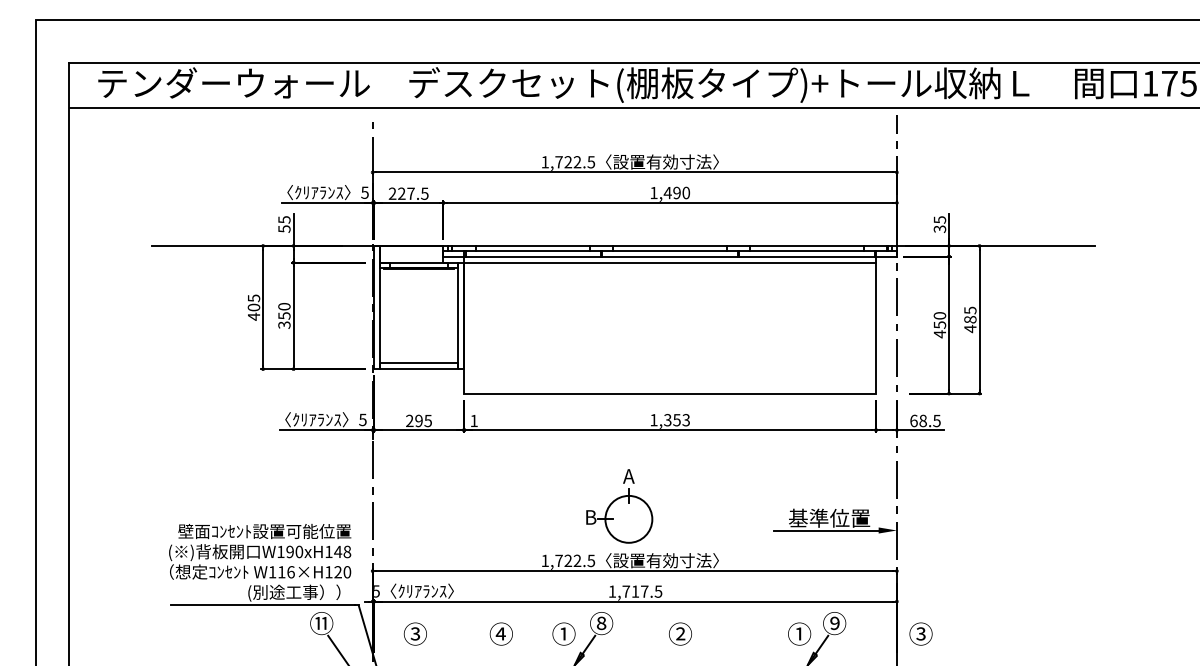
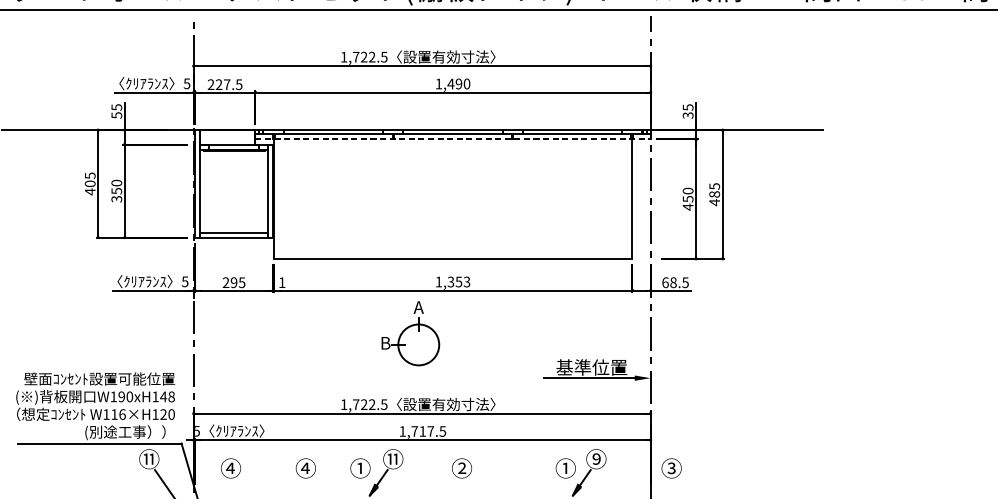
line: (670, 256) -> (453, 139), solid -> dashed
line: (670, 262) -> (453, 144), removed
part: (619, 506) -> (410, 333), moved
text: (600, 623) -> (392, 459), ⑧ -> ⑪
text: (414, 633) -> (230, 467), ③ -> ④

